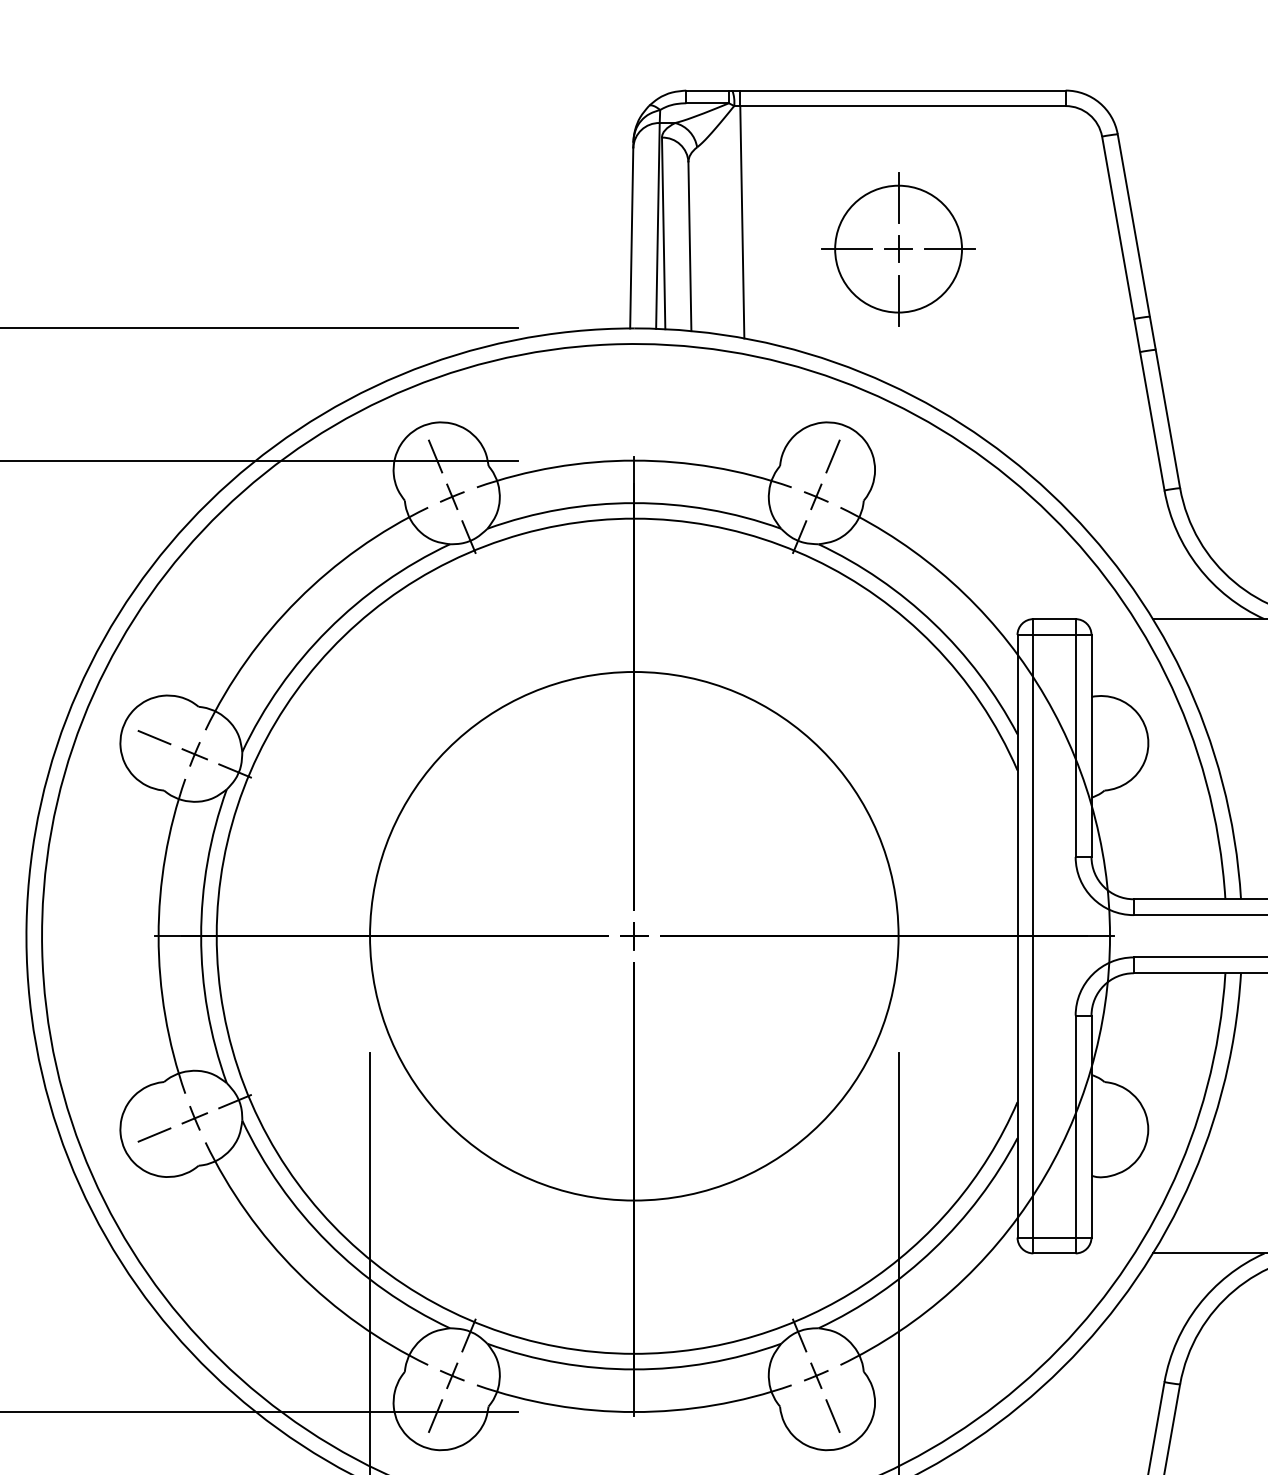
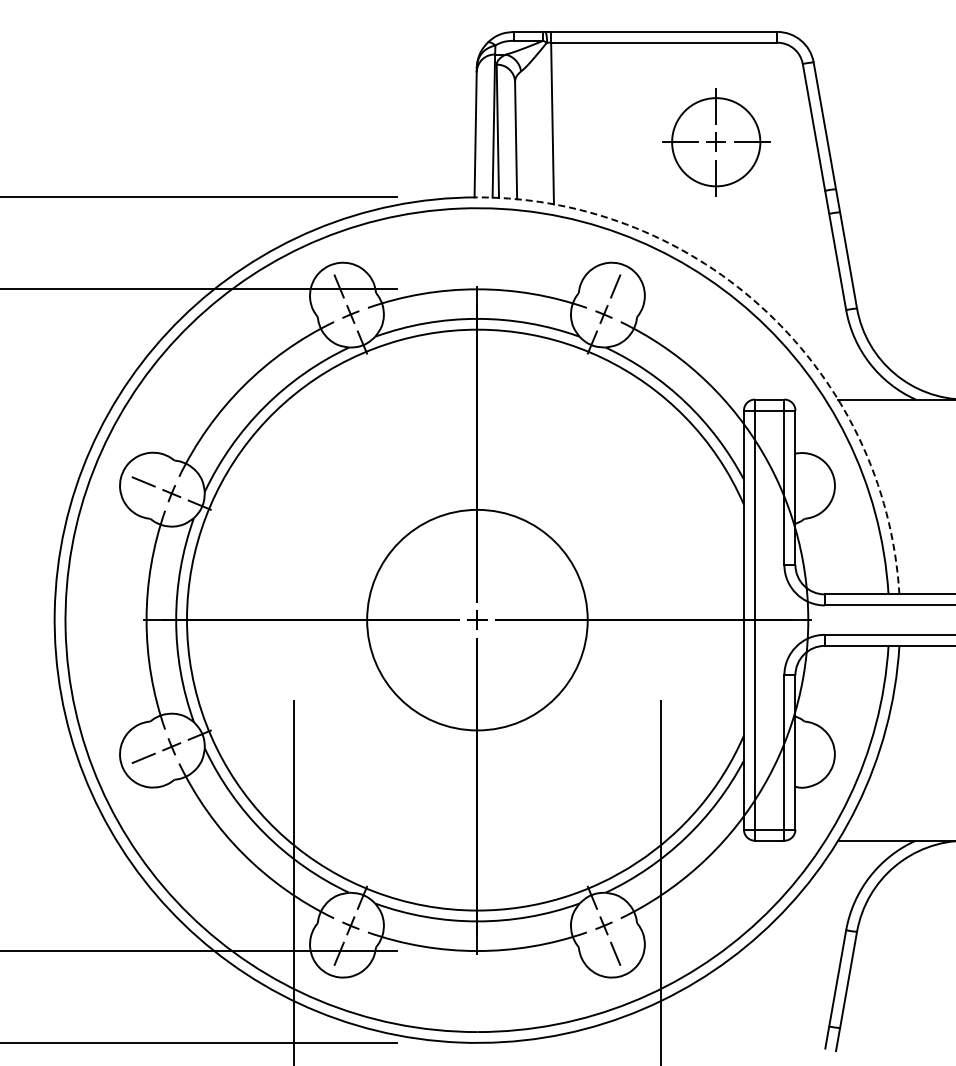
part: (898, 249) -> (716, 142), moved
arc: (1051, 493) -> (767, 312), solid -> dashed
circle: (634, 935) -> (477, 619), size x0.6

